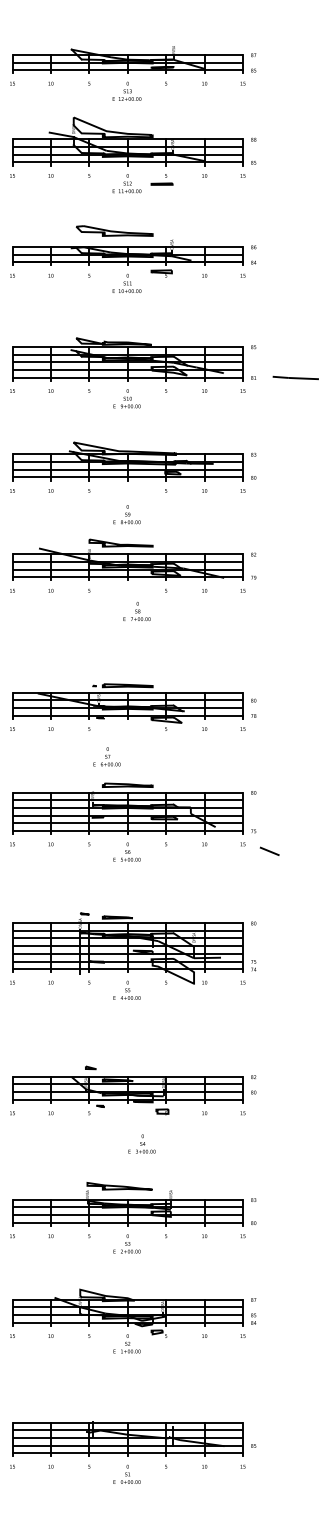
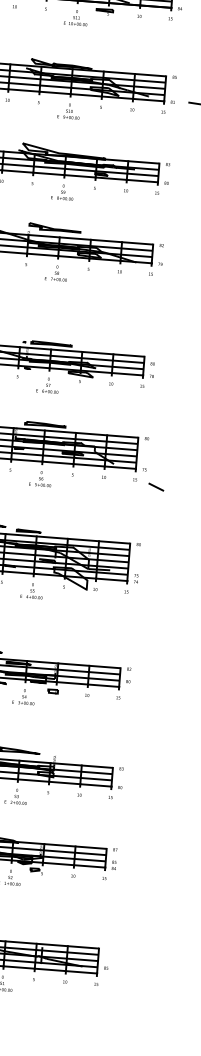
text: (126, 514) -> (62, 192), moved
text: (136, 611) -> (55, 273), moved
text: (106, 756) -> (47, 385), moved
text: (141, 1143) -> (23, 696), moved

